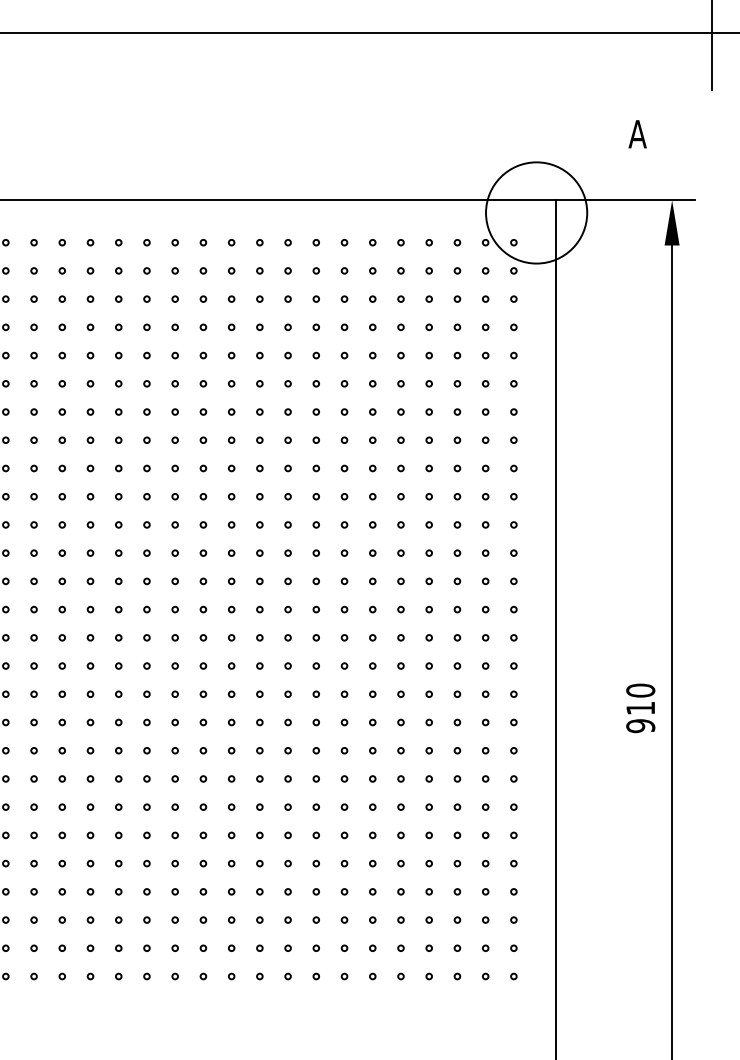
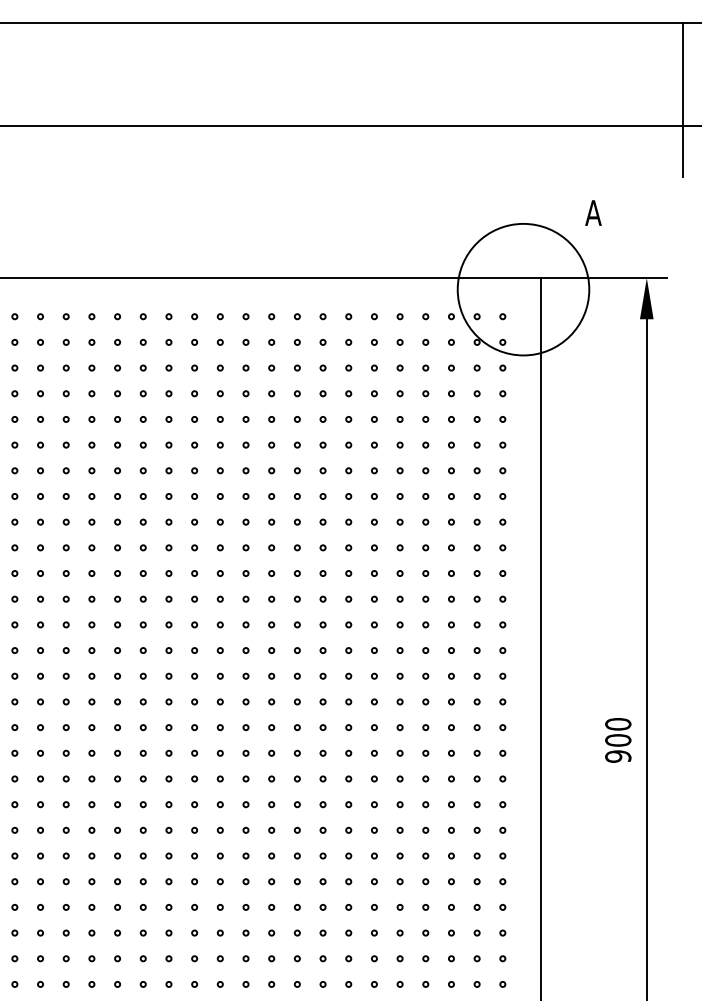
text: (637, 133) -> (593, 212), moved
circle: (536, 212) -> (523, 289), size x1.43
text: (641, 708) -> (618, 740), 910 -> 900

